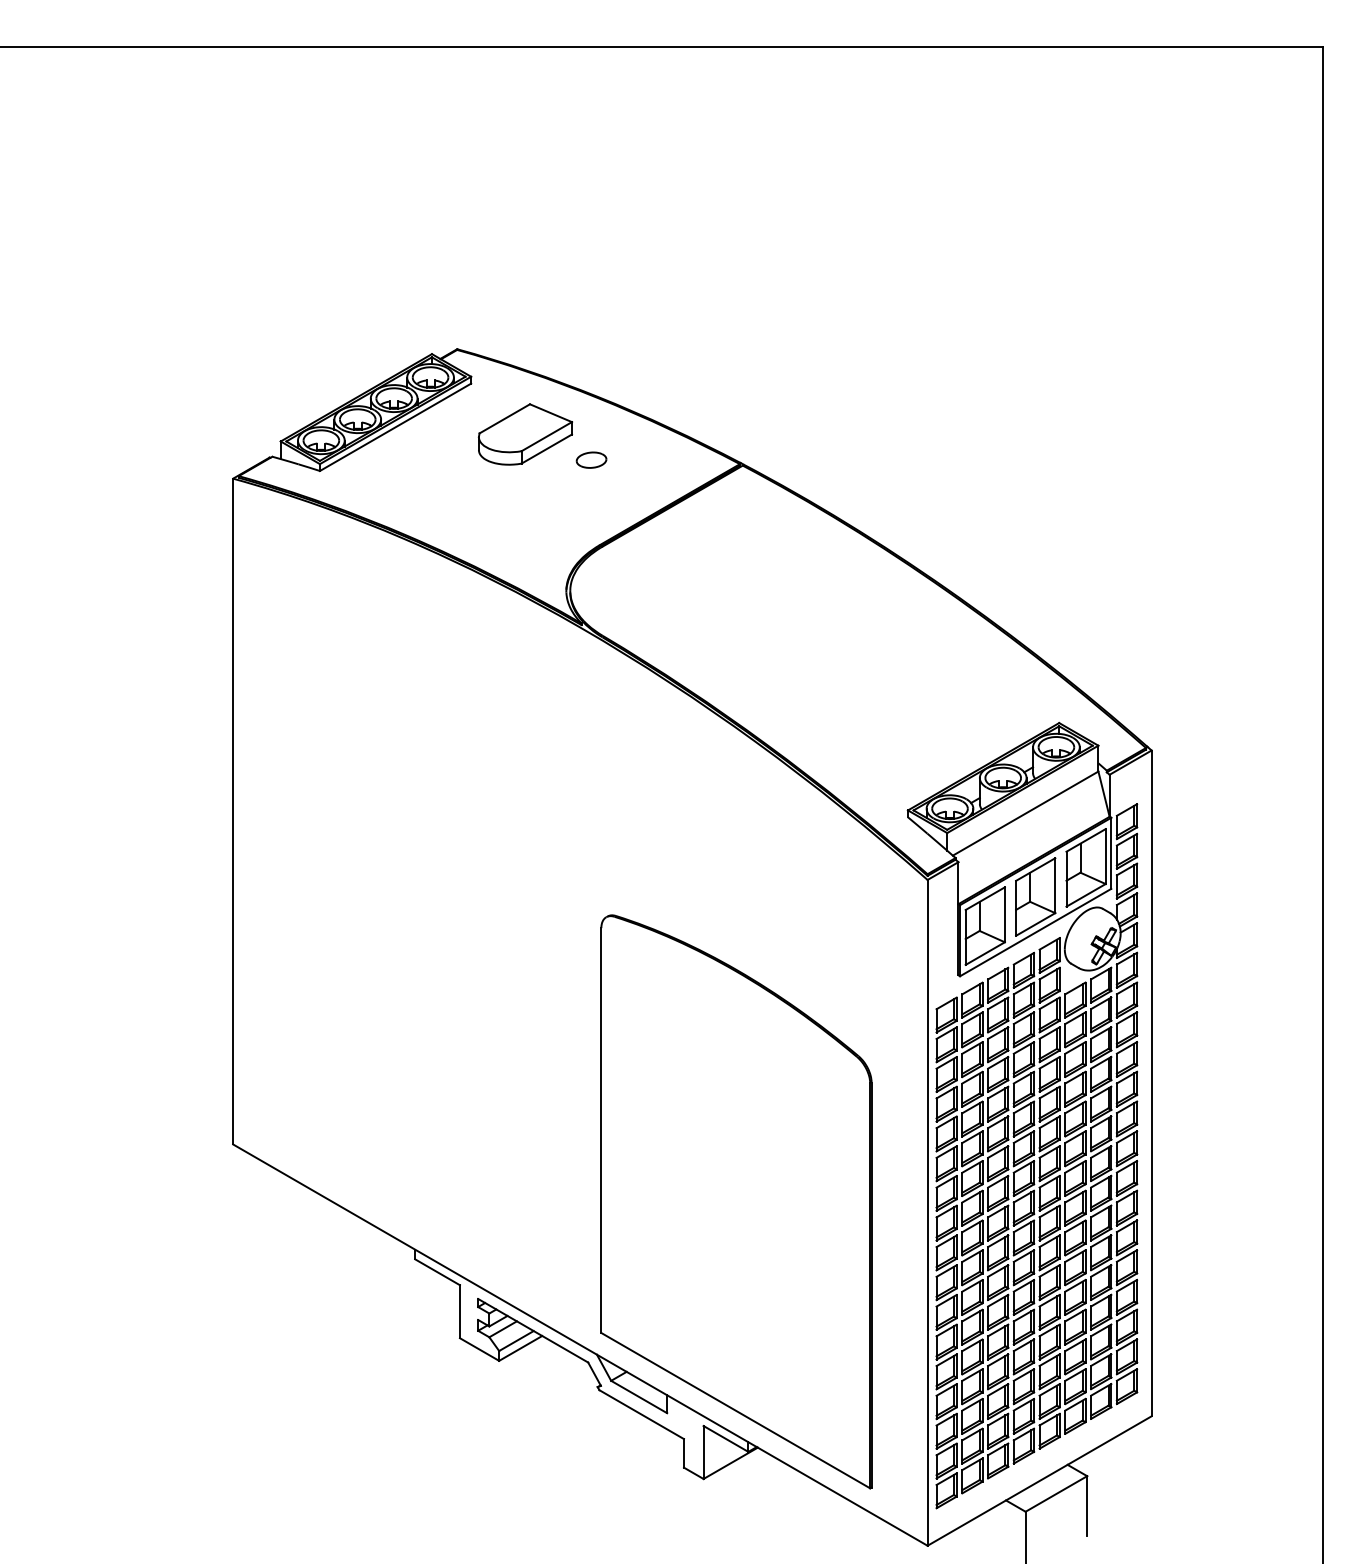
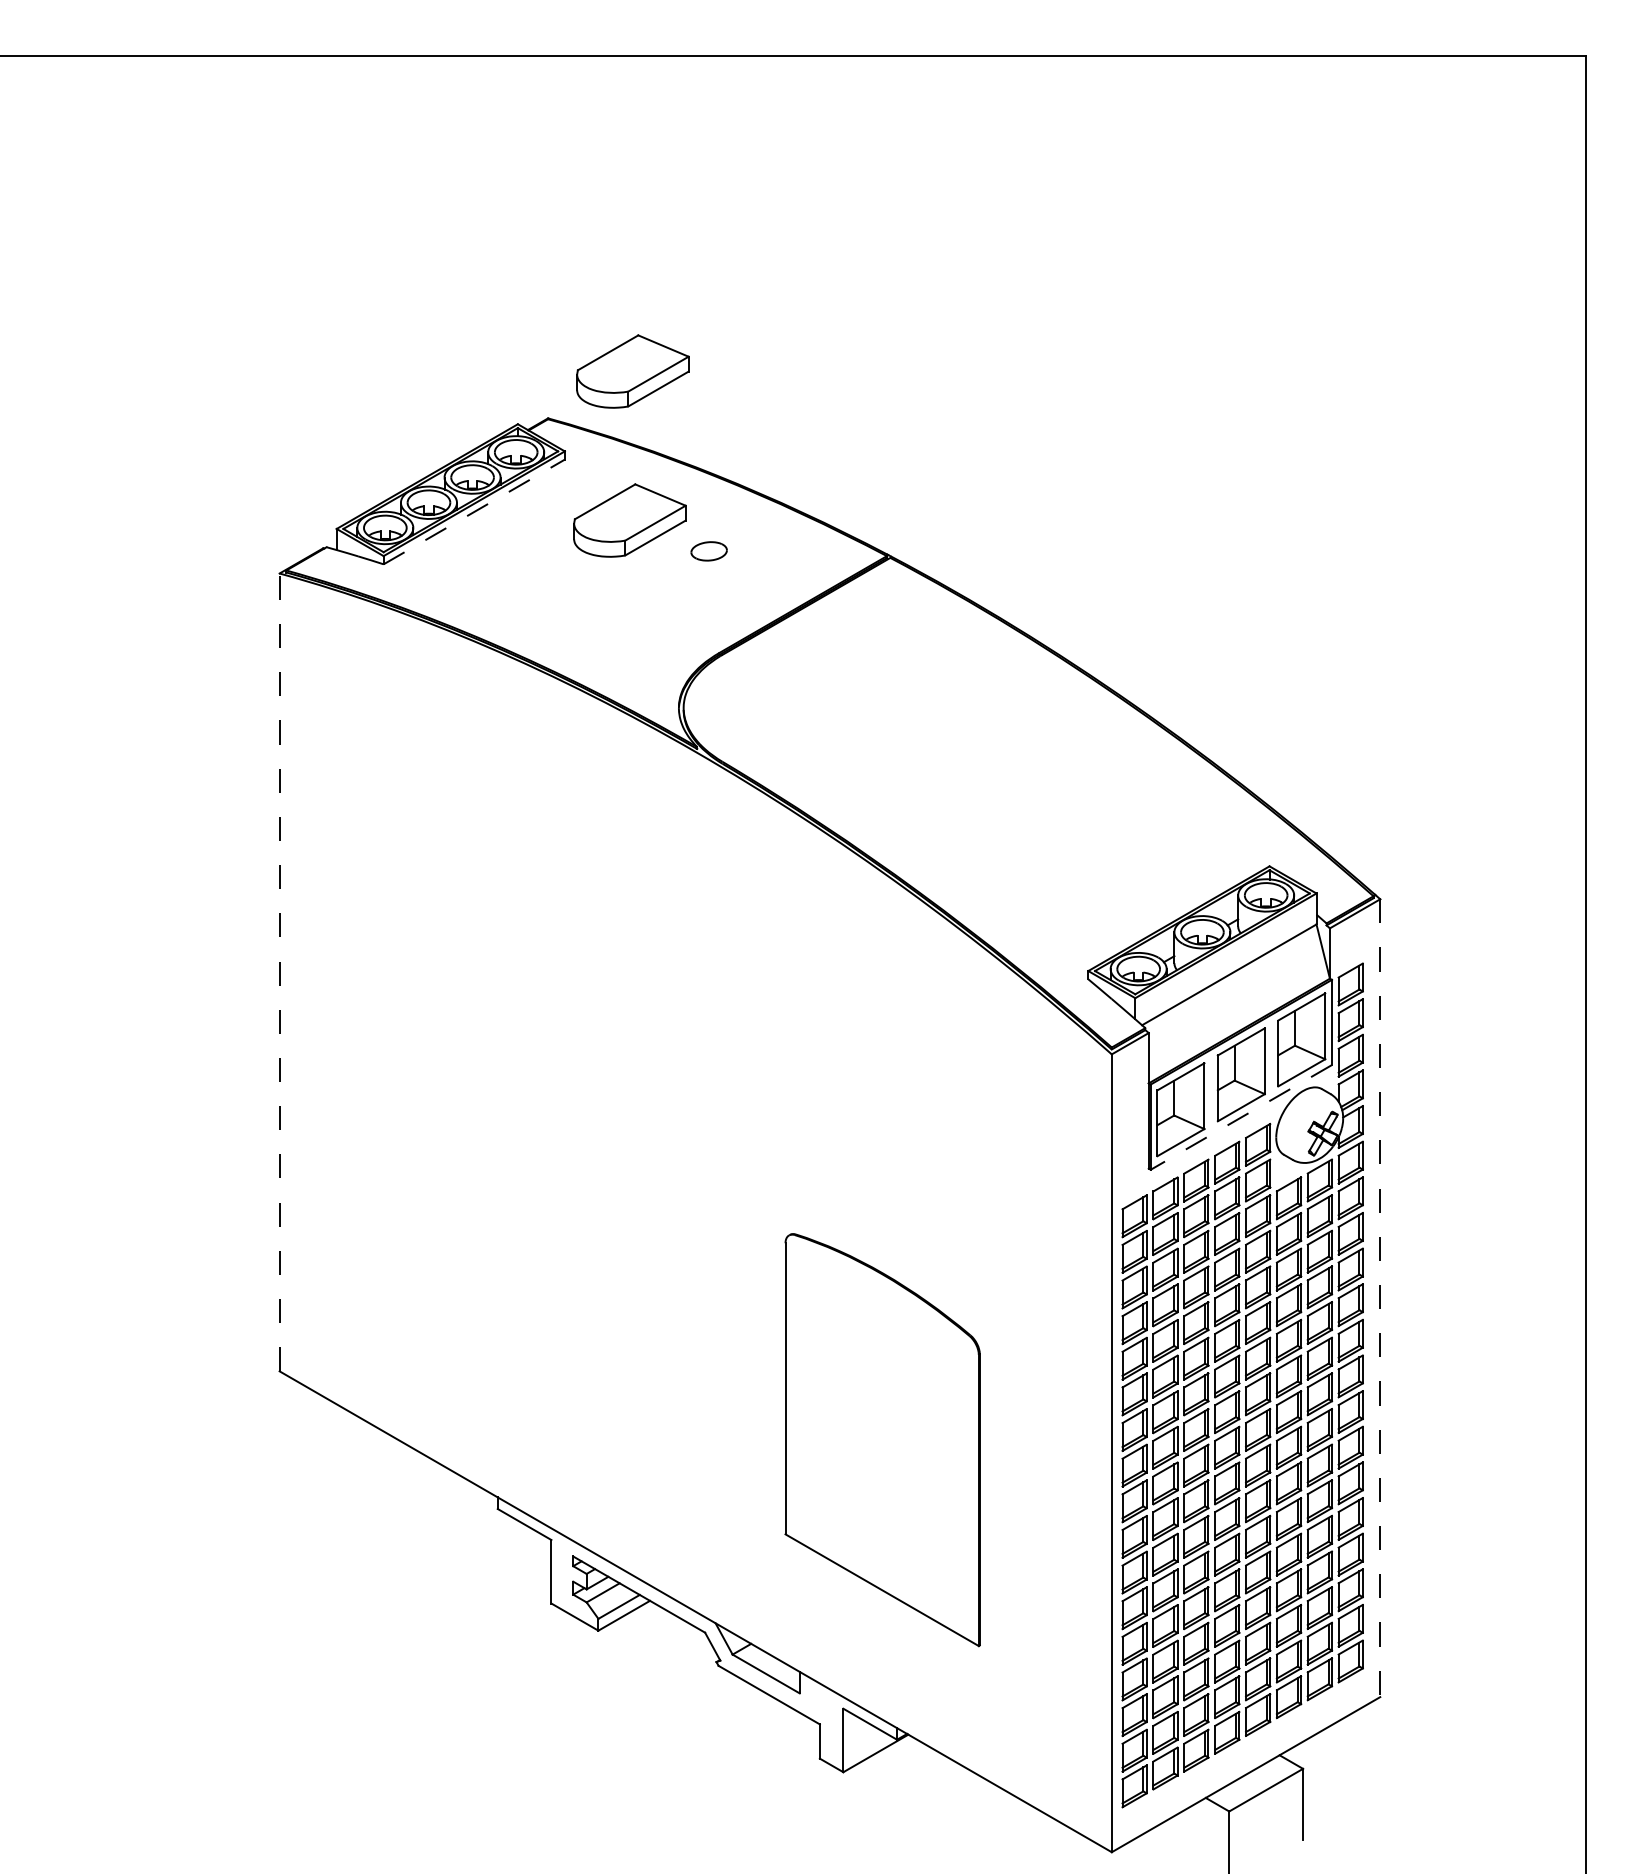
part: (527, 310) -> (632, 371), added
line: (395, 426) -> (474, 511), solid -> dashed
line: (233, 811) -> (279, 972), solid -> dashed
line: (1035, 932) -> (1241, 1117), solid -> dashed
line: (1151, 1083) -> (1380, 1298), solid -> dashed
part: (736, 1201) -> (882, 1439), size x0.6

